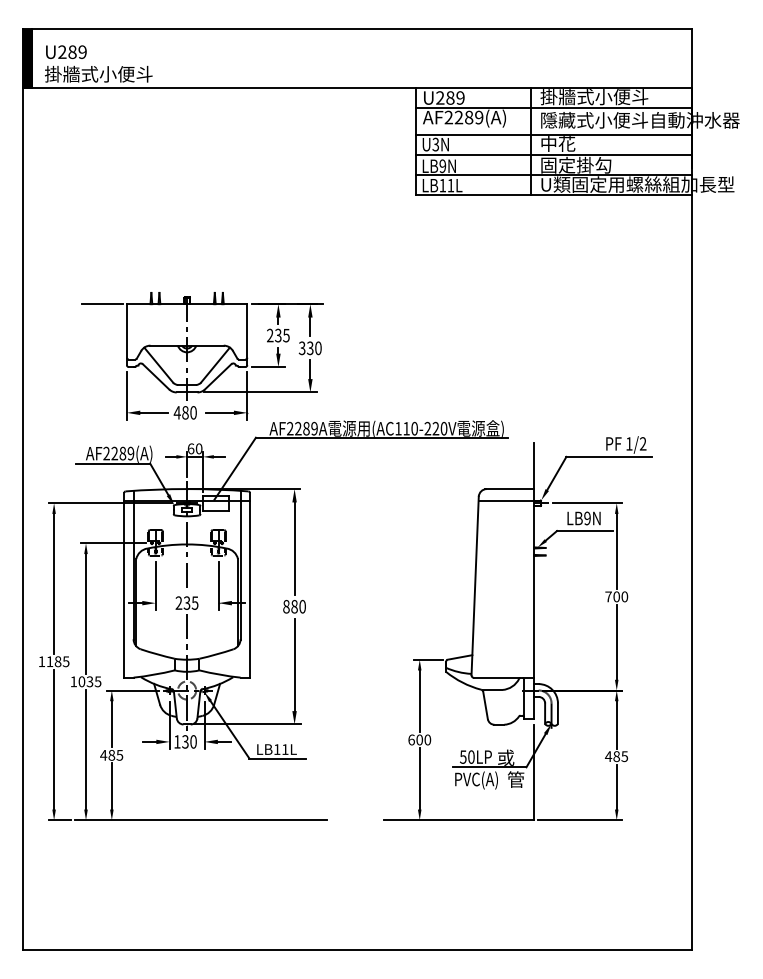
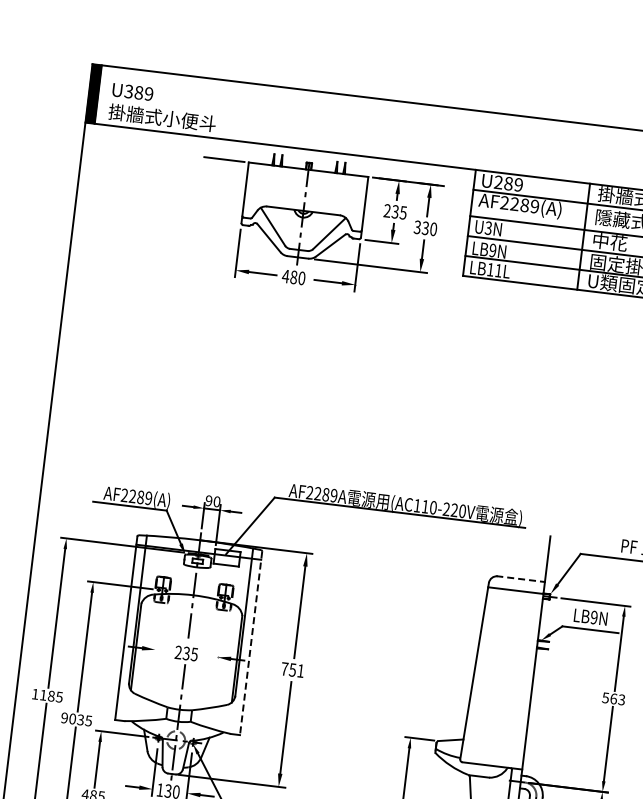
text: (62, 52) -> (129, 91), U289 -> U389
part: (202, 356) -> (317, 223), moved
text: (190, 448) -> (208, 500), 60 -> 90
line: (509, 489) -> (520, 579), solid -> dashed
line: (155, 585) -> (157, 632), removed
line: (218, 585) -> (219, 639), removed
line: (249, 585) -> (250, 643), solid -> dashed
text: (616, 596) -> (613, 698), 700 -> 563
text: (294, 606) -> (292, 669), 880 -> 751
text: (73, 681) -> (64, 717), 1035 -> 9035

